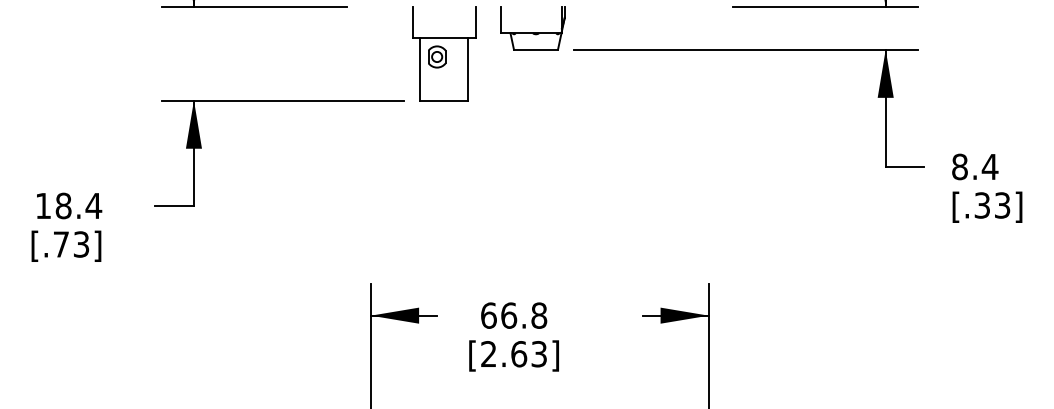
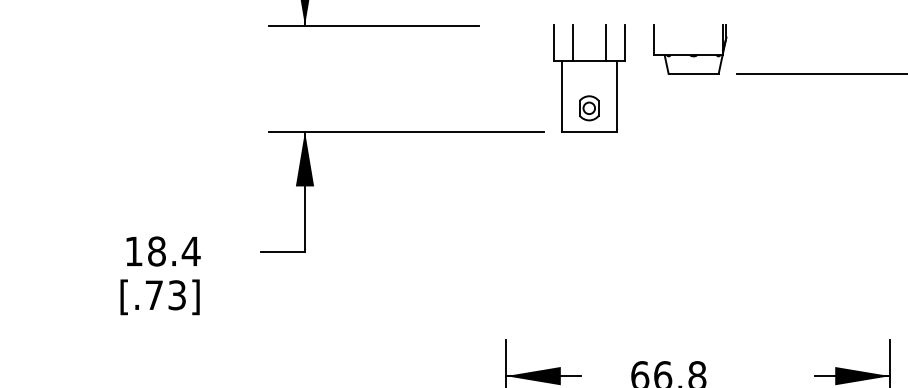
line: (429, 22) -> (572, 42), added
line: (458, 22) -> (605, 42), added
part: (437, 56) -> (589, 107), moved

